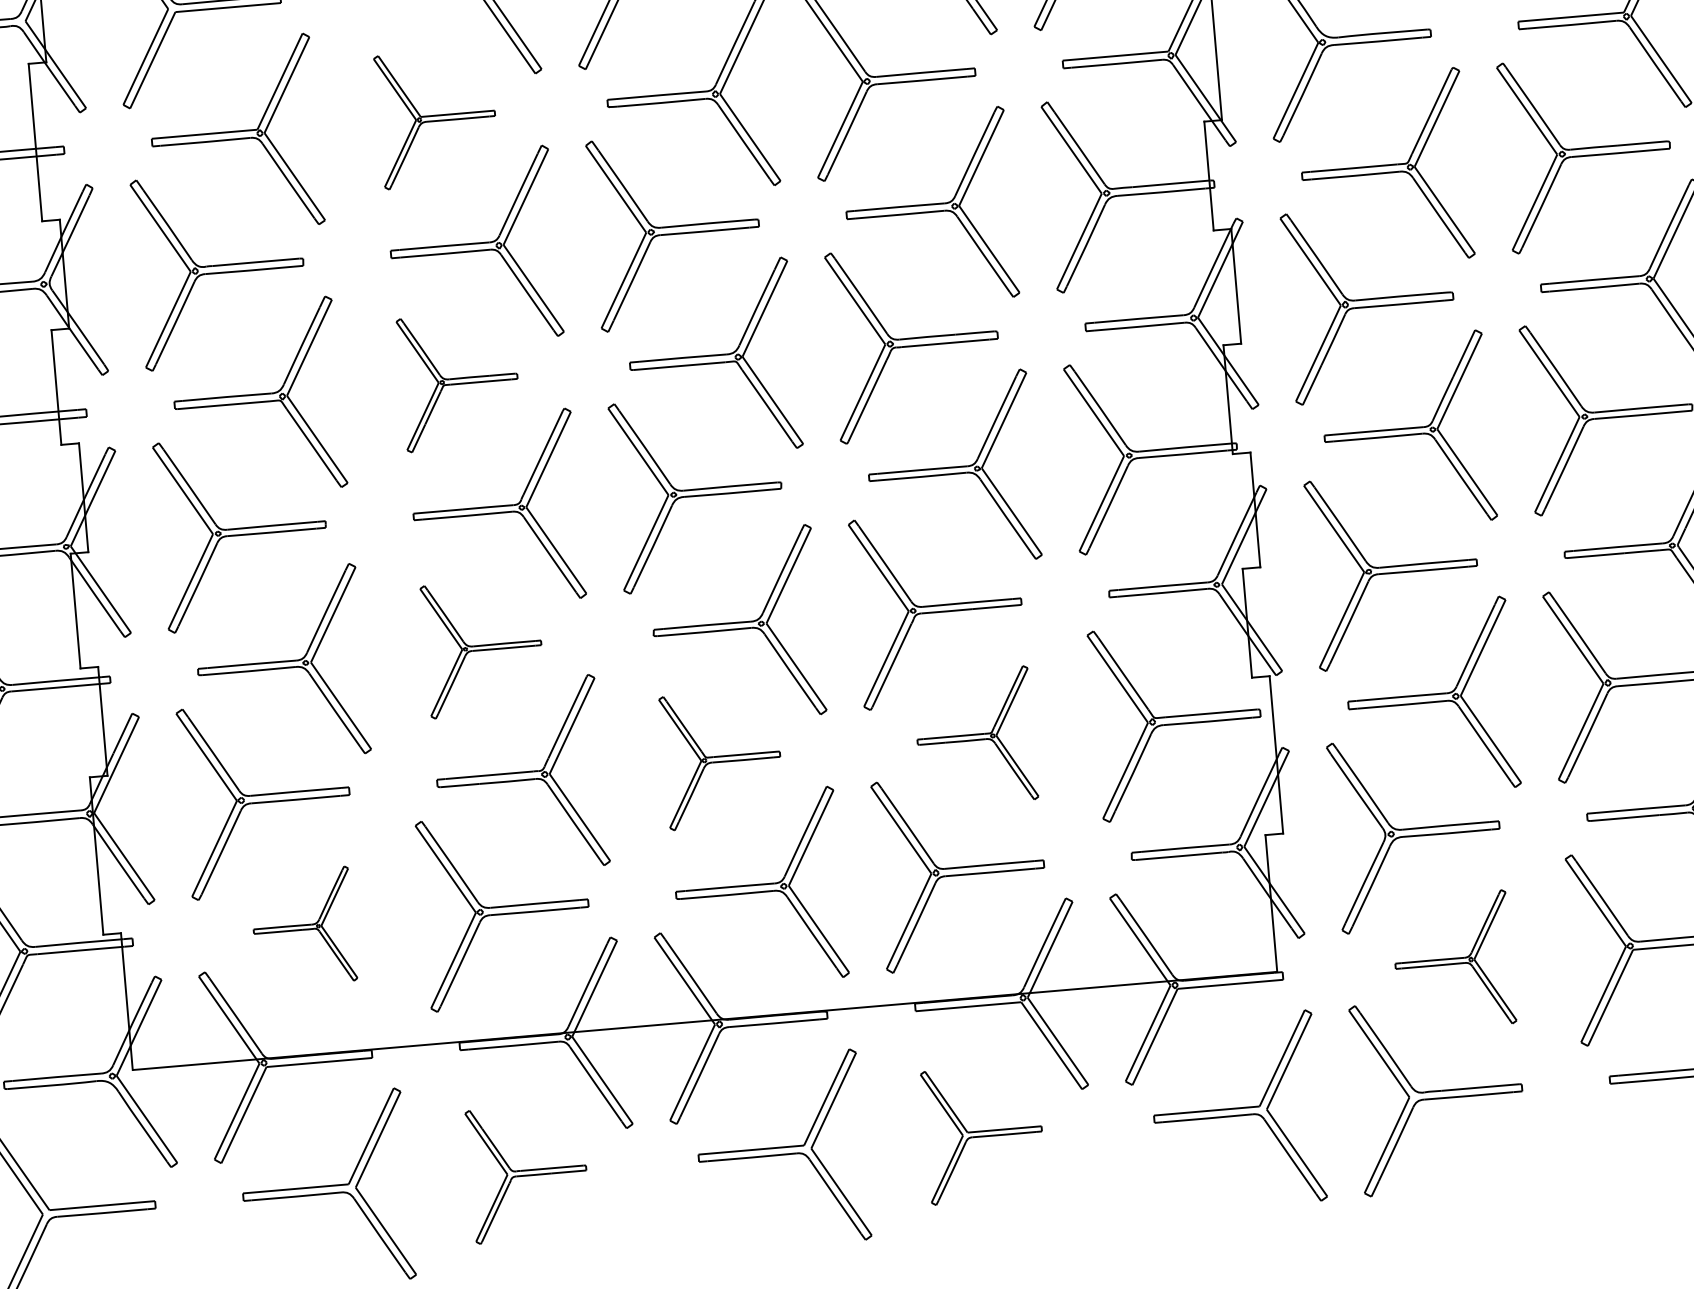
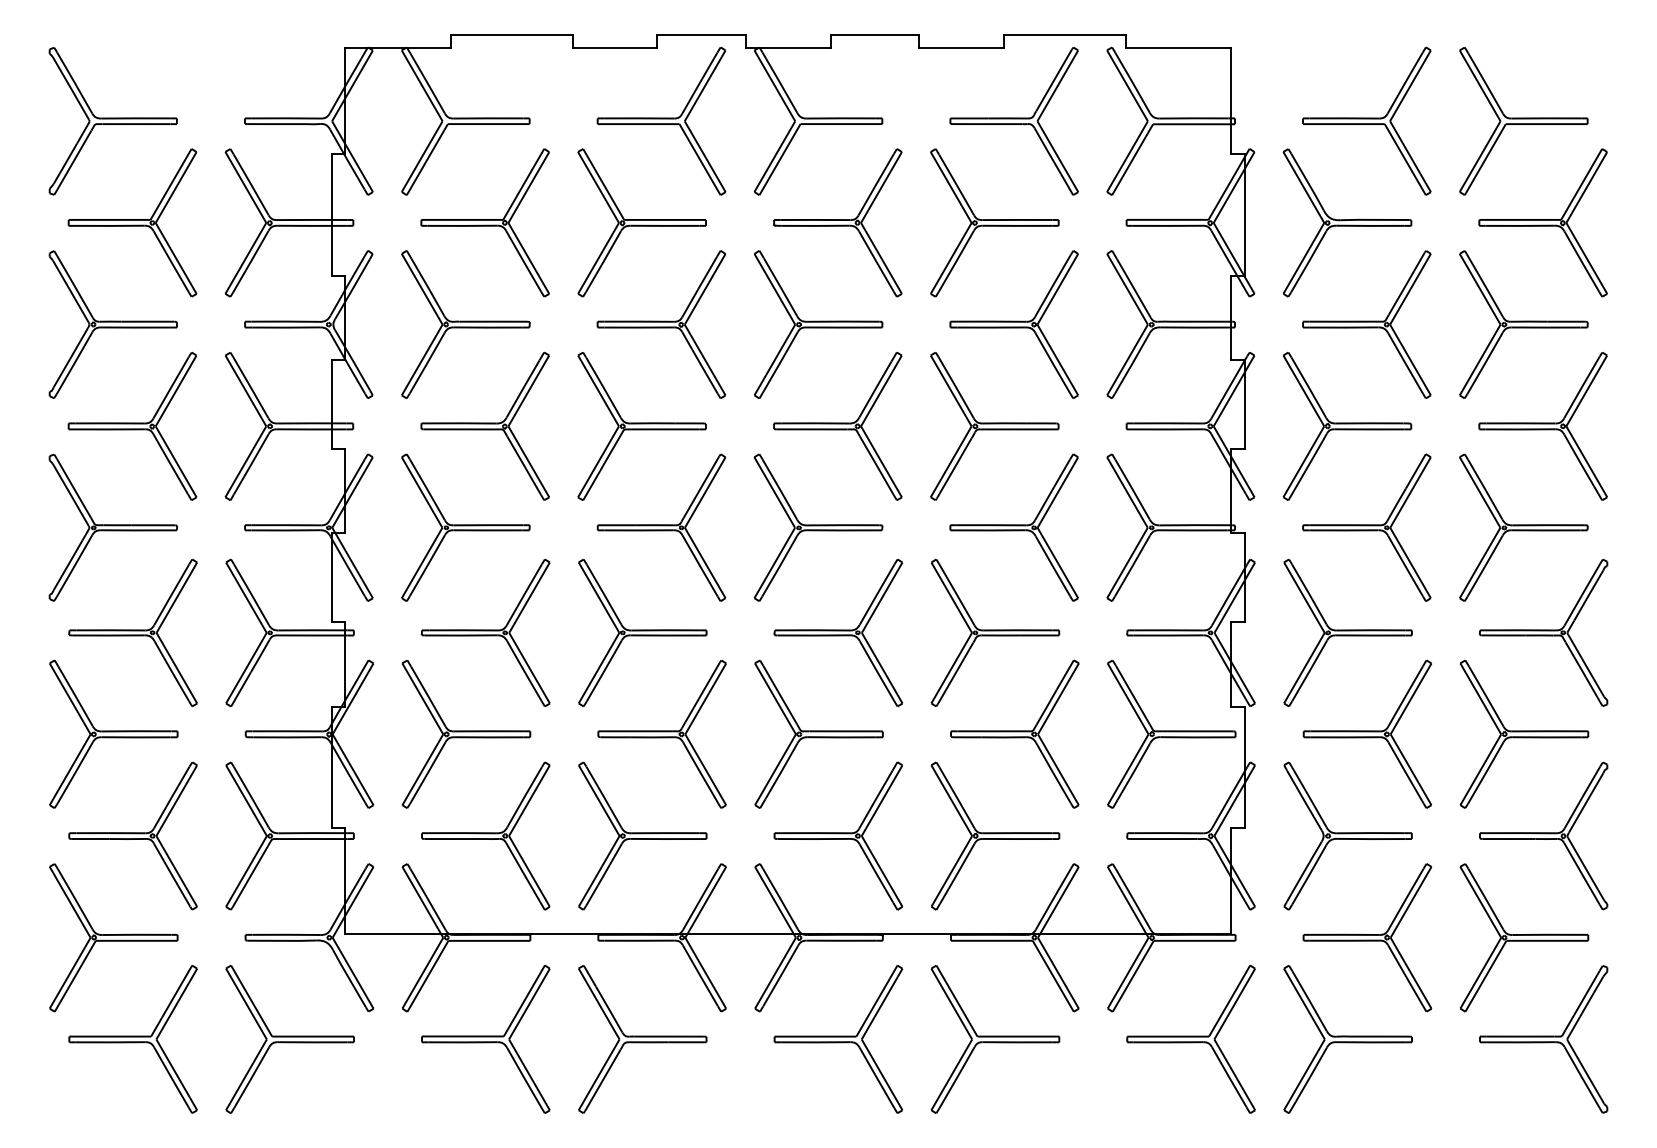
part: (436, 117) -> (641, 222), size x1.43
part: (458, 381) -> (641, 426), size x1.43
part: (483, 647) -> (642, 632), size x1.43
part: (974, 736) -> (1014, 733), size x1.43
part: (721, 758) -> (818, 733), size x1.43
part: (302, 926) -> (485, 835), size x1.67
part: (1453, 960) -> (1367, 937), size x1.43
part: (984, 1133) -> (995, 1039), size x1.43
part: (528, 1172) -> (642, 1039), size x1.43

